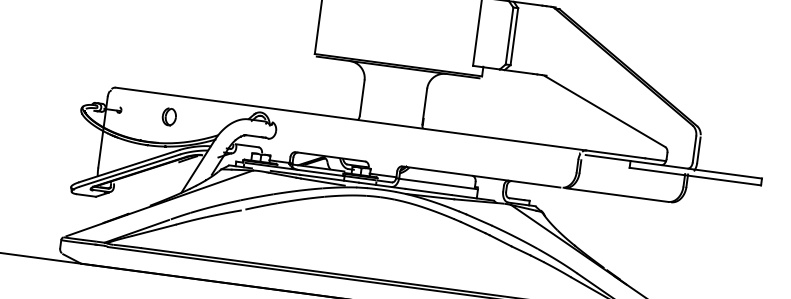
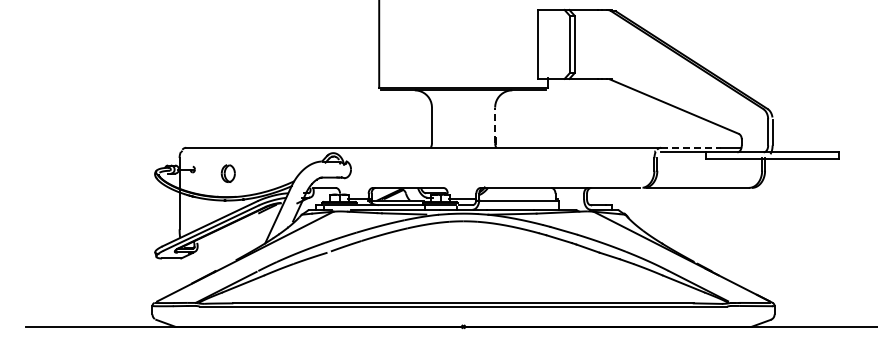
line: (425, 106) -> (495, 125), solid -> dashed
part: (168, 116) -> (227, 173), moved
line: (615, 154) -> (690, 147), solid -> dashed

